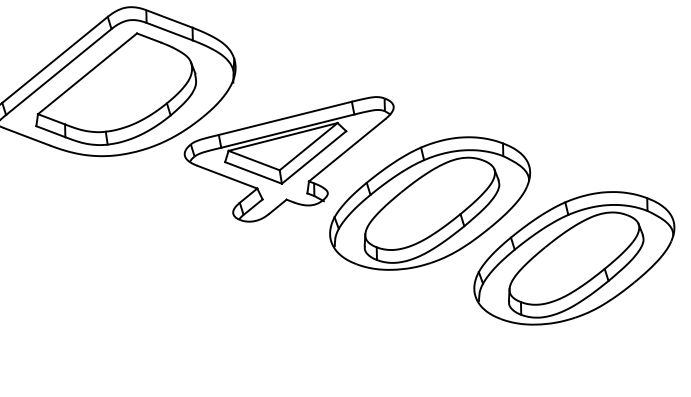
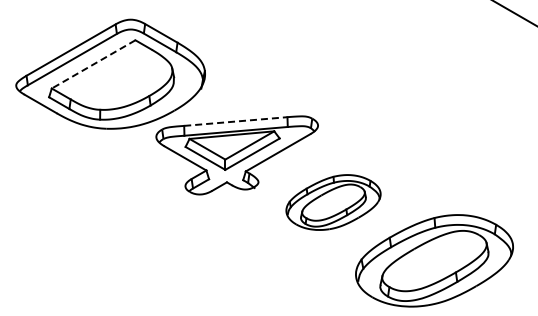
line: (87, 73) -> (93, 64), solid -> dashed
line: (284, 118) -> (235, 121), solid -> dashed
part: (430, 203) -> (333, 202), size x0.6

